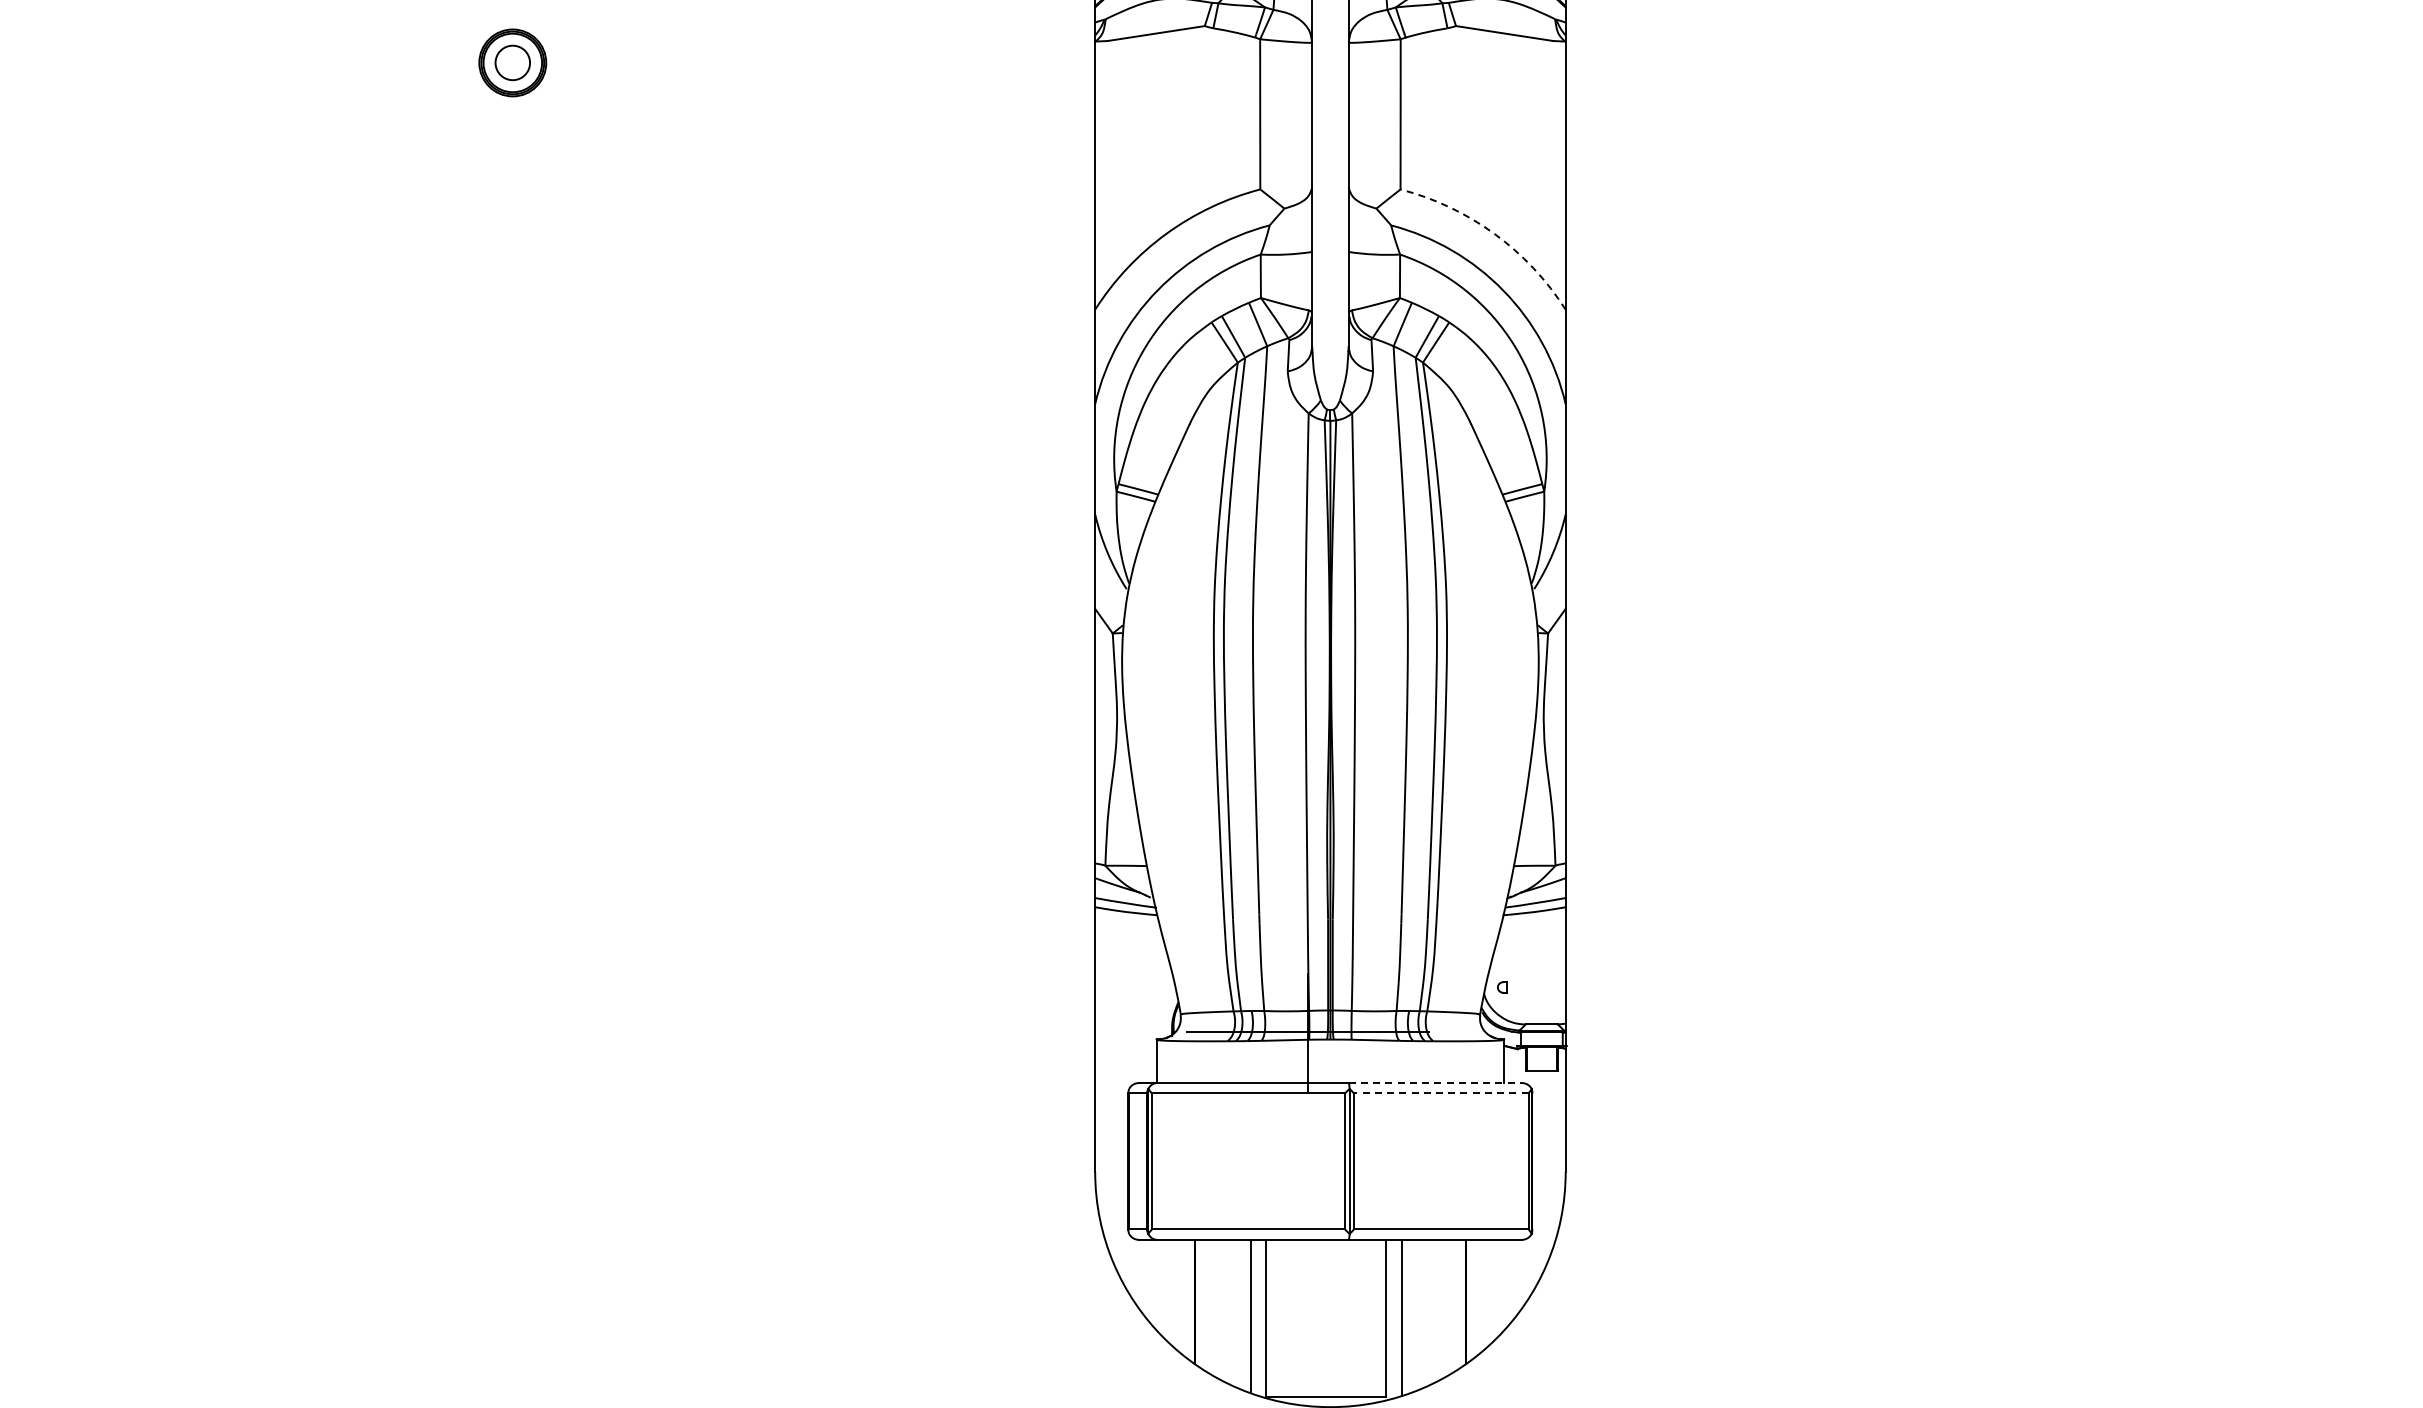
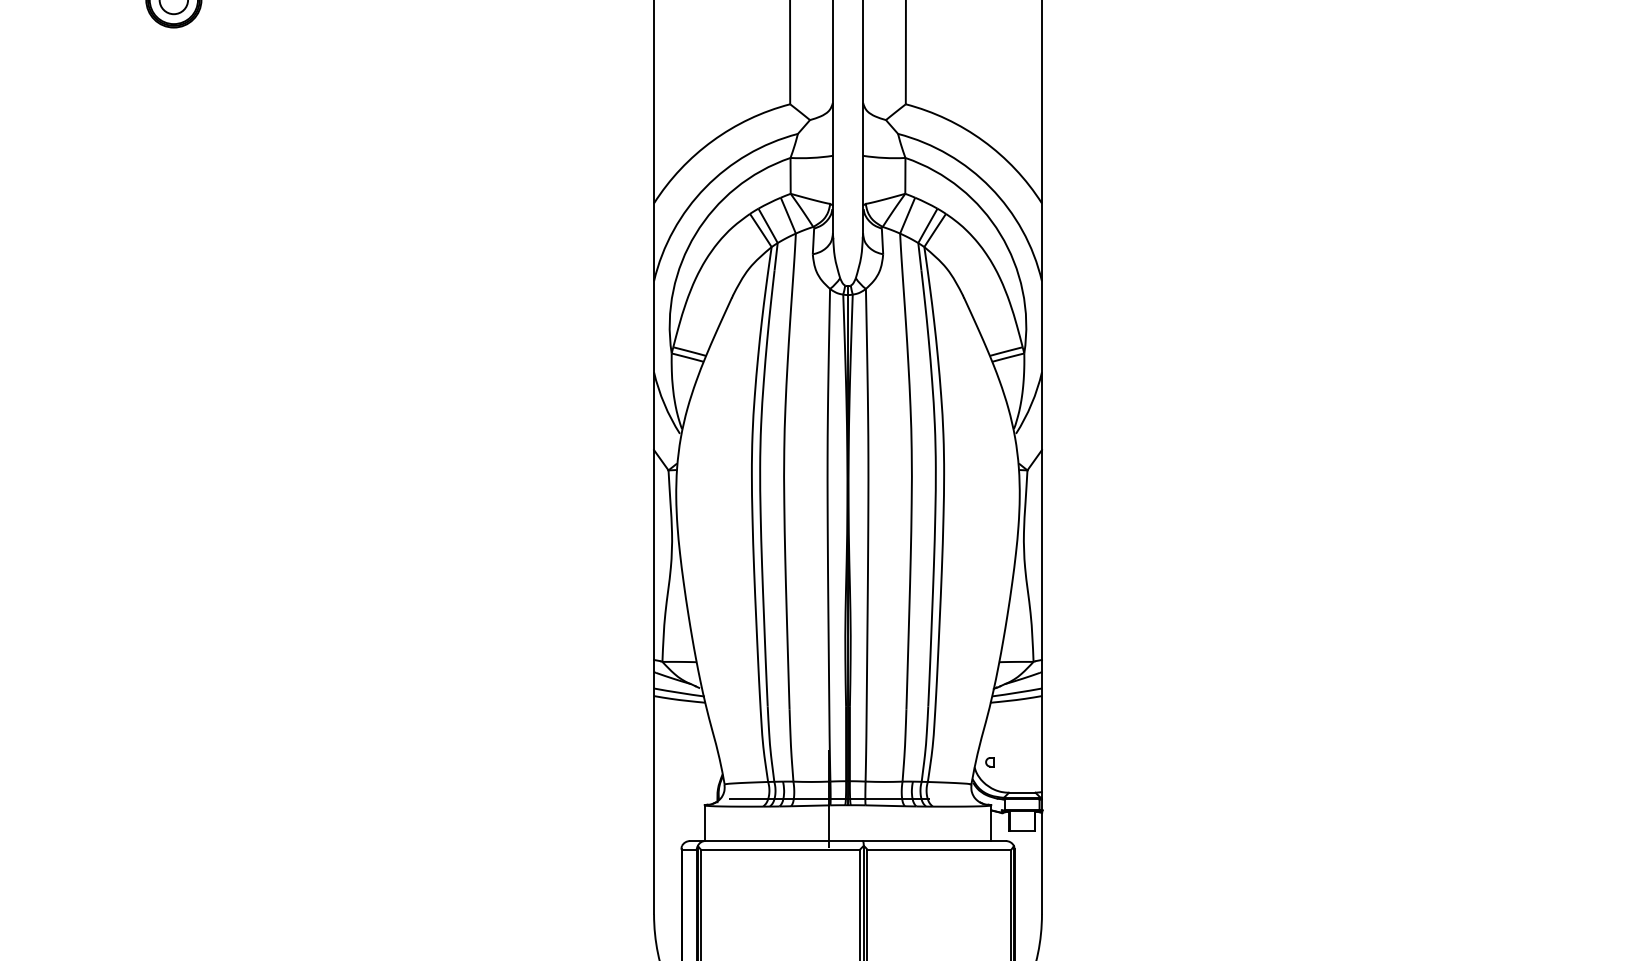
arc: (1494, 233) -> (983, 140), dashed -> solid
line: (1435, 1083) -> (934, 841), dashed -> solid
line: (1440, 1093) -> (938, 849), dashed -> solid

